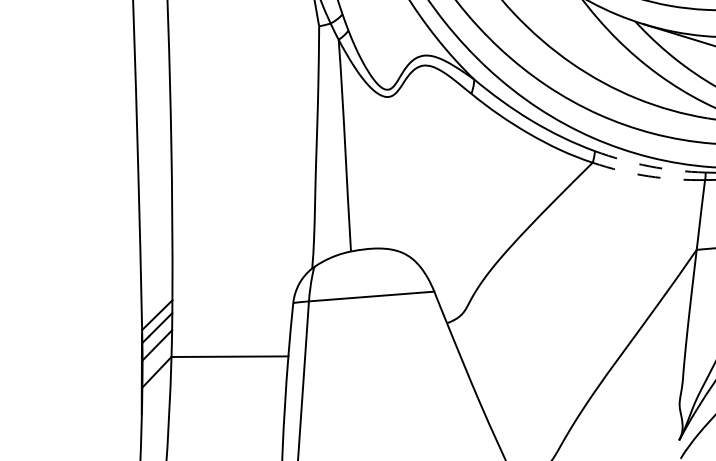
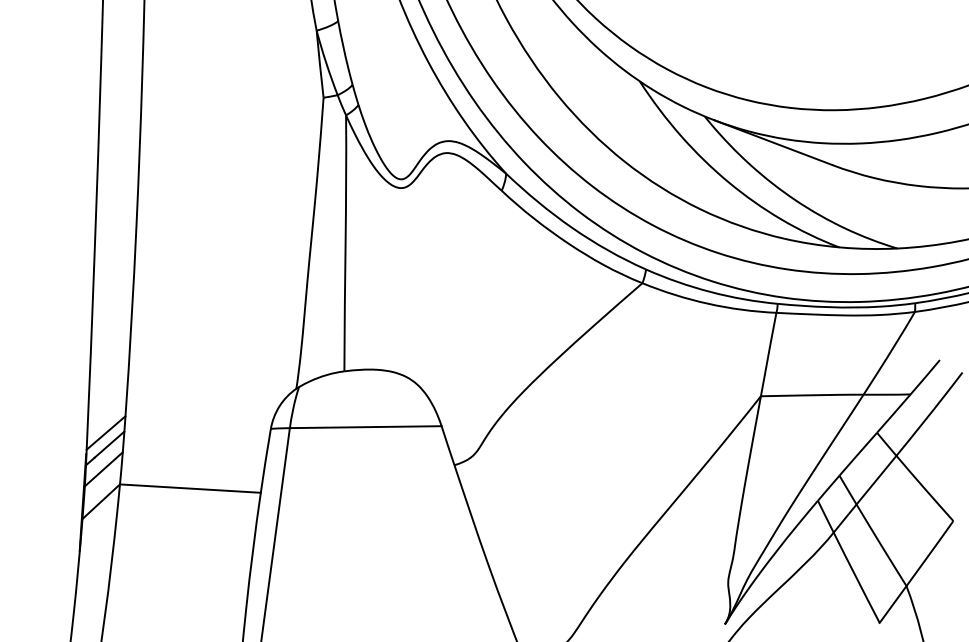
arc: (649, 165) -> (710, 291), dashed -> solid
arc: (648, 175) -> (708, 303), dashed -> solid

